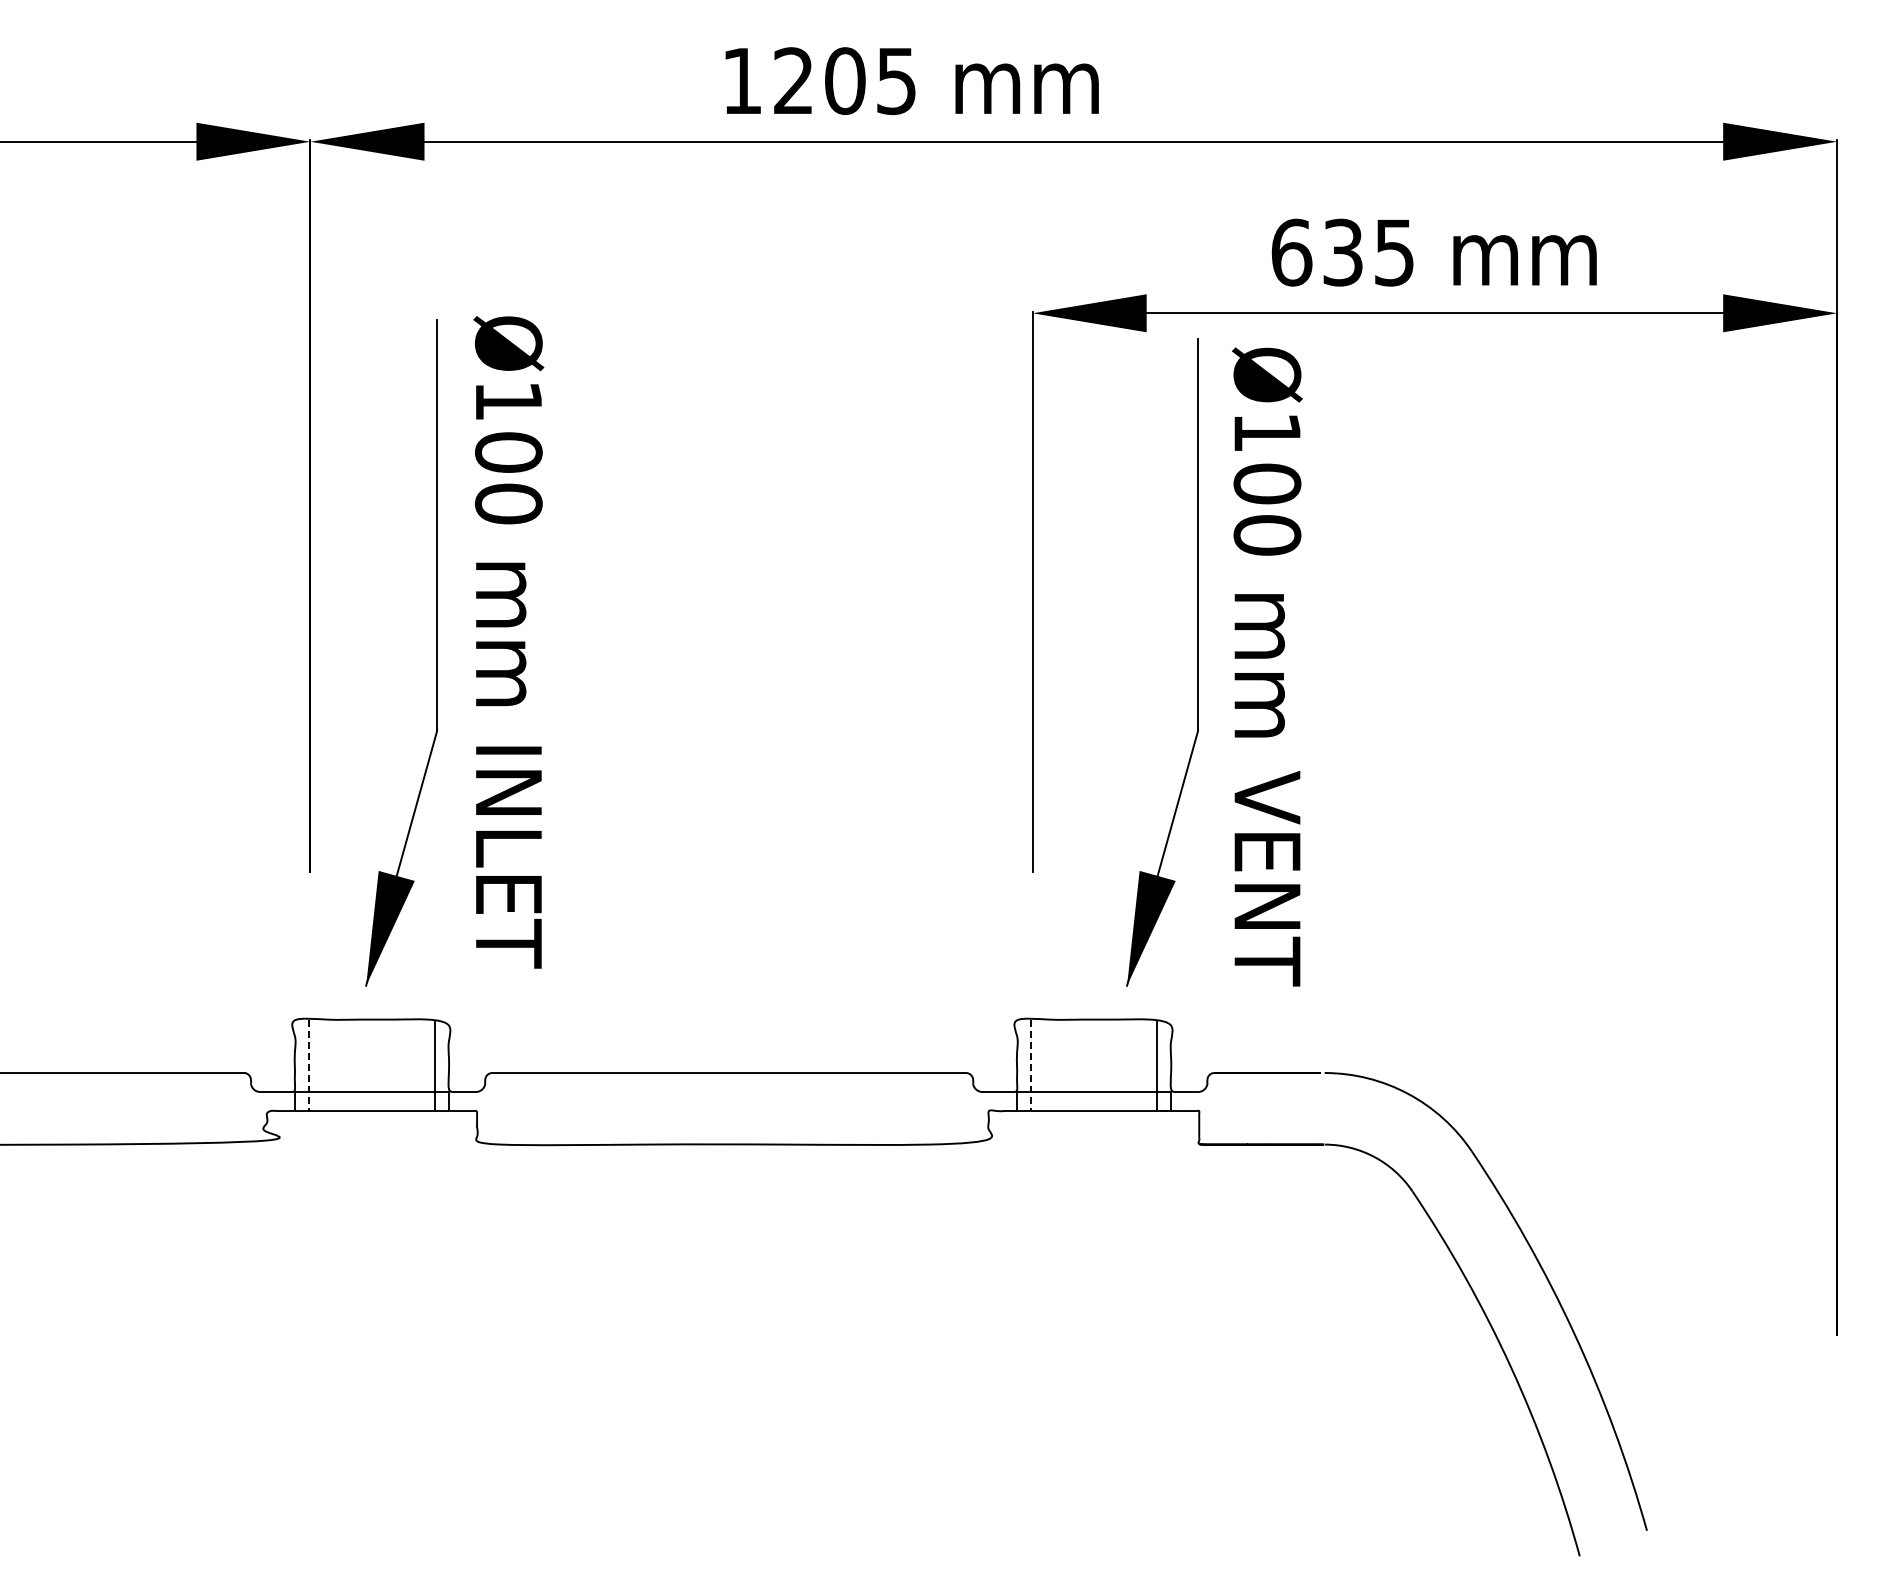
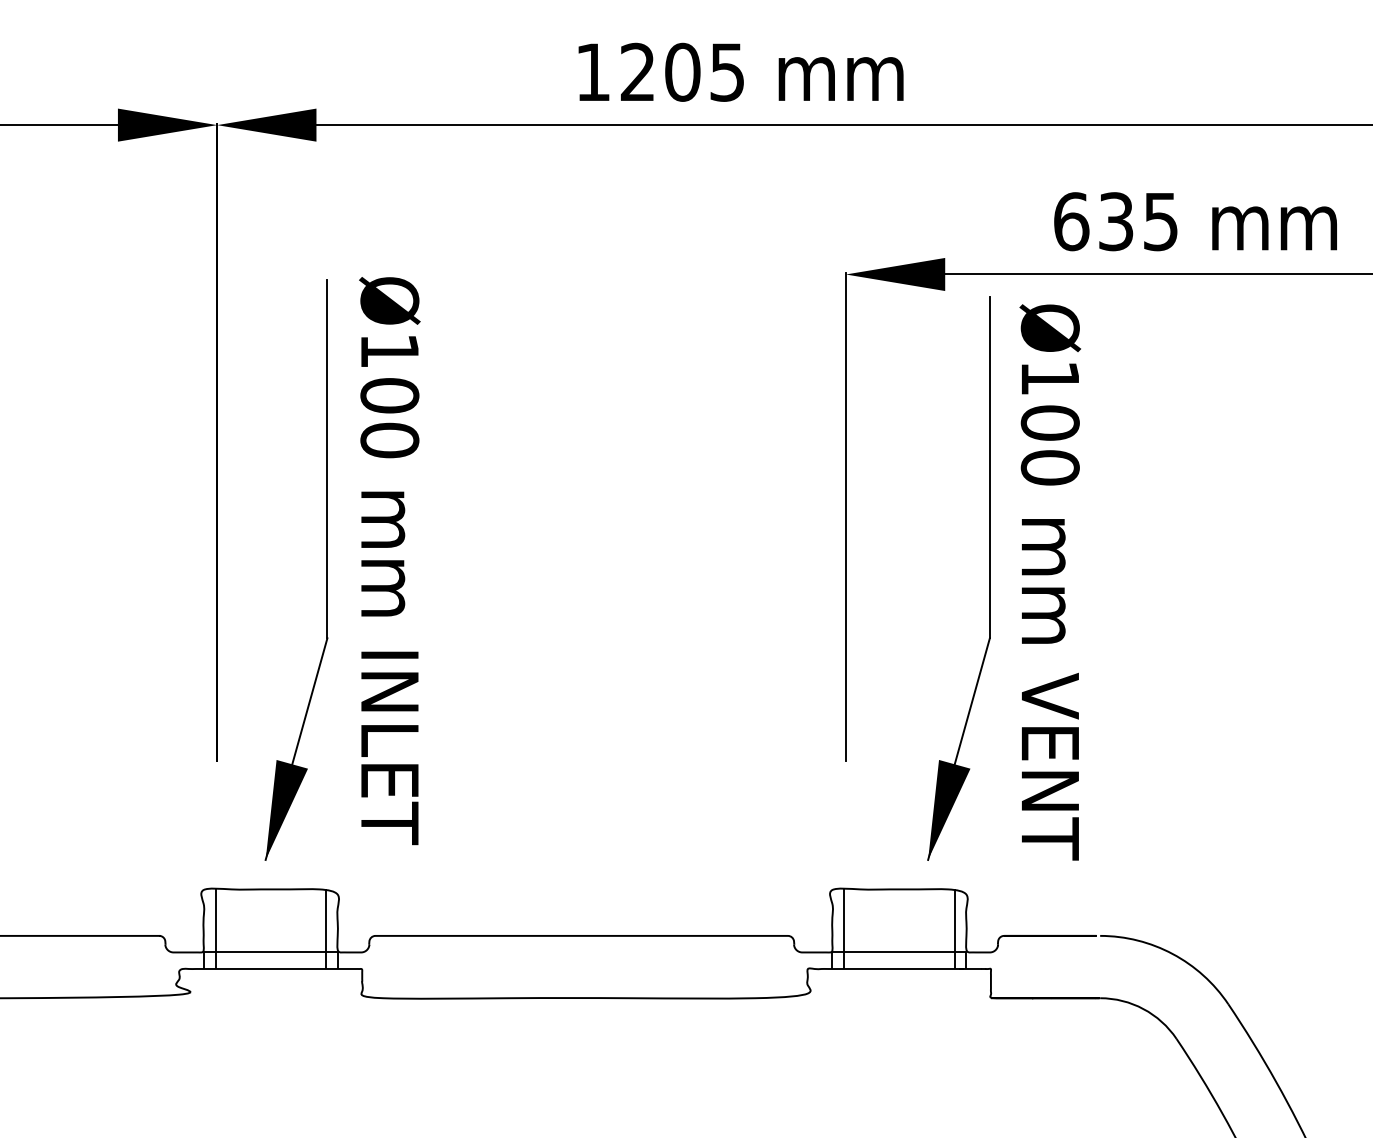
line: (308, 1065) -> (215, 929), dashed -> solid
line: (1030, 1065) -> (844, 929), dashed -> solid

